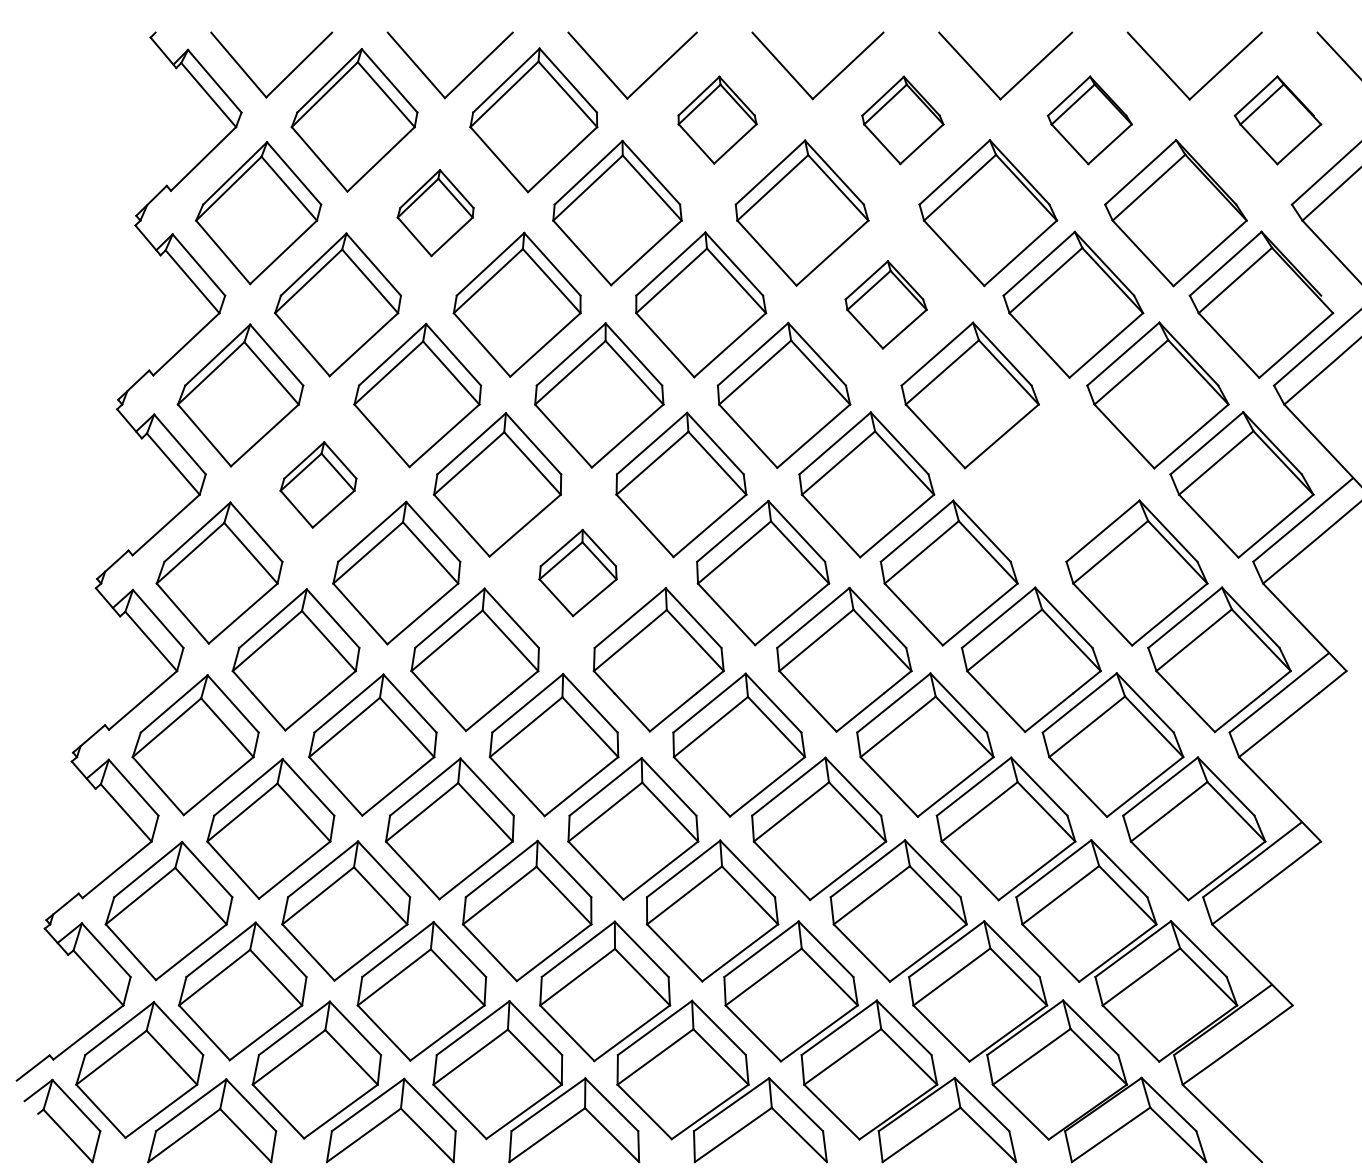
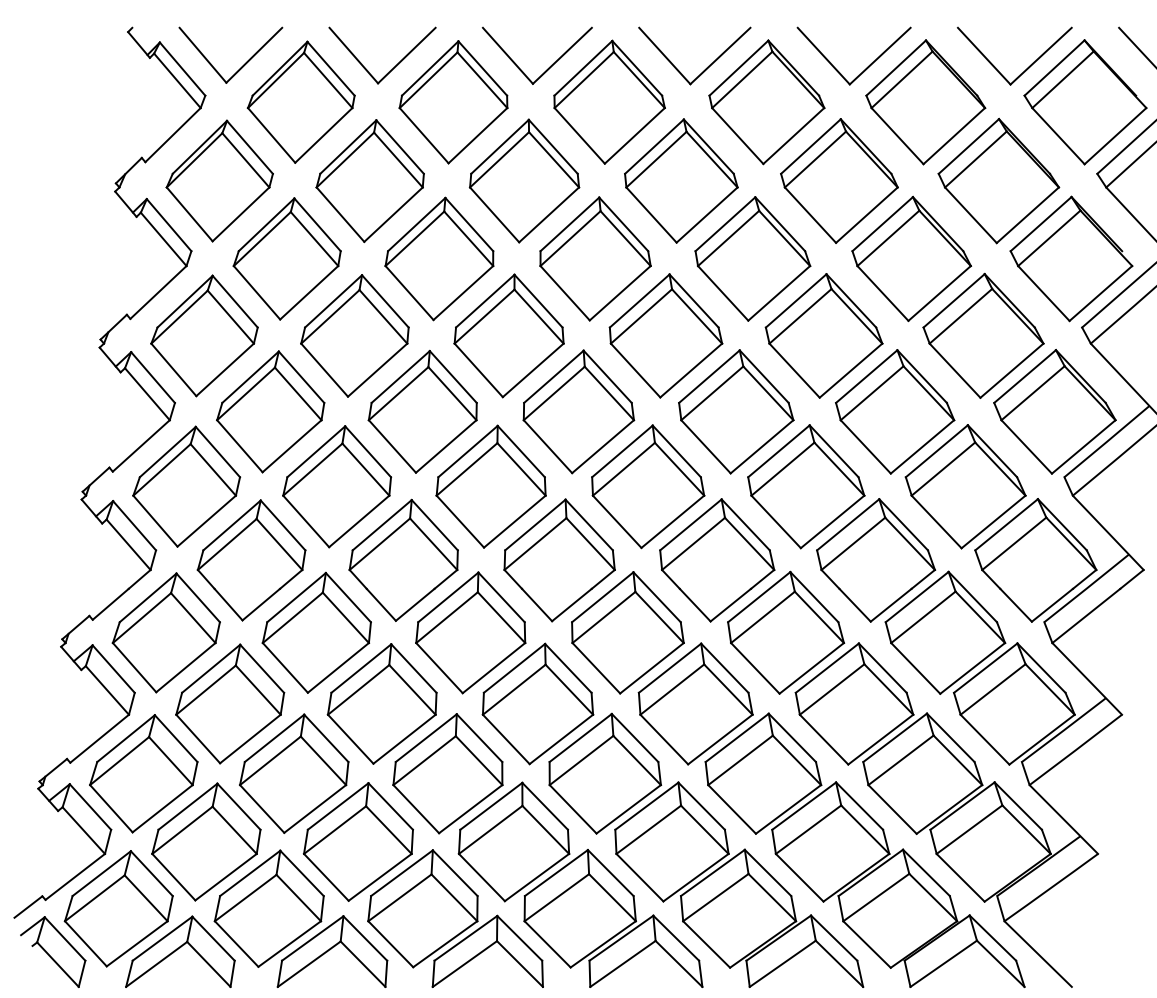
part: (717, 119) -> (609, 101), size x1.67
part: (902, 120) -> (766, 102), size x1.67
part: (1089, 120) -> (925, 102), size x1.67
part: (1277, 120) -> (1085, 102), size x1.67
part: (435, 212) -> (370, 180), size x1.67
part: (885, 304) -> (752, 258), size x1.67
part: (318, 484) -> (270, 411), size x1.67
part: (1053, 484) -> (894, 411), added
part: (577, 572) -> (490, 486), size x1.67

